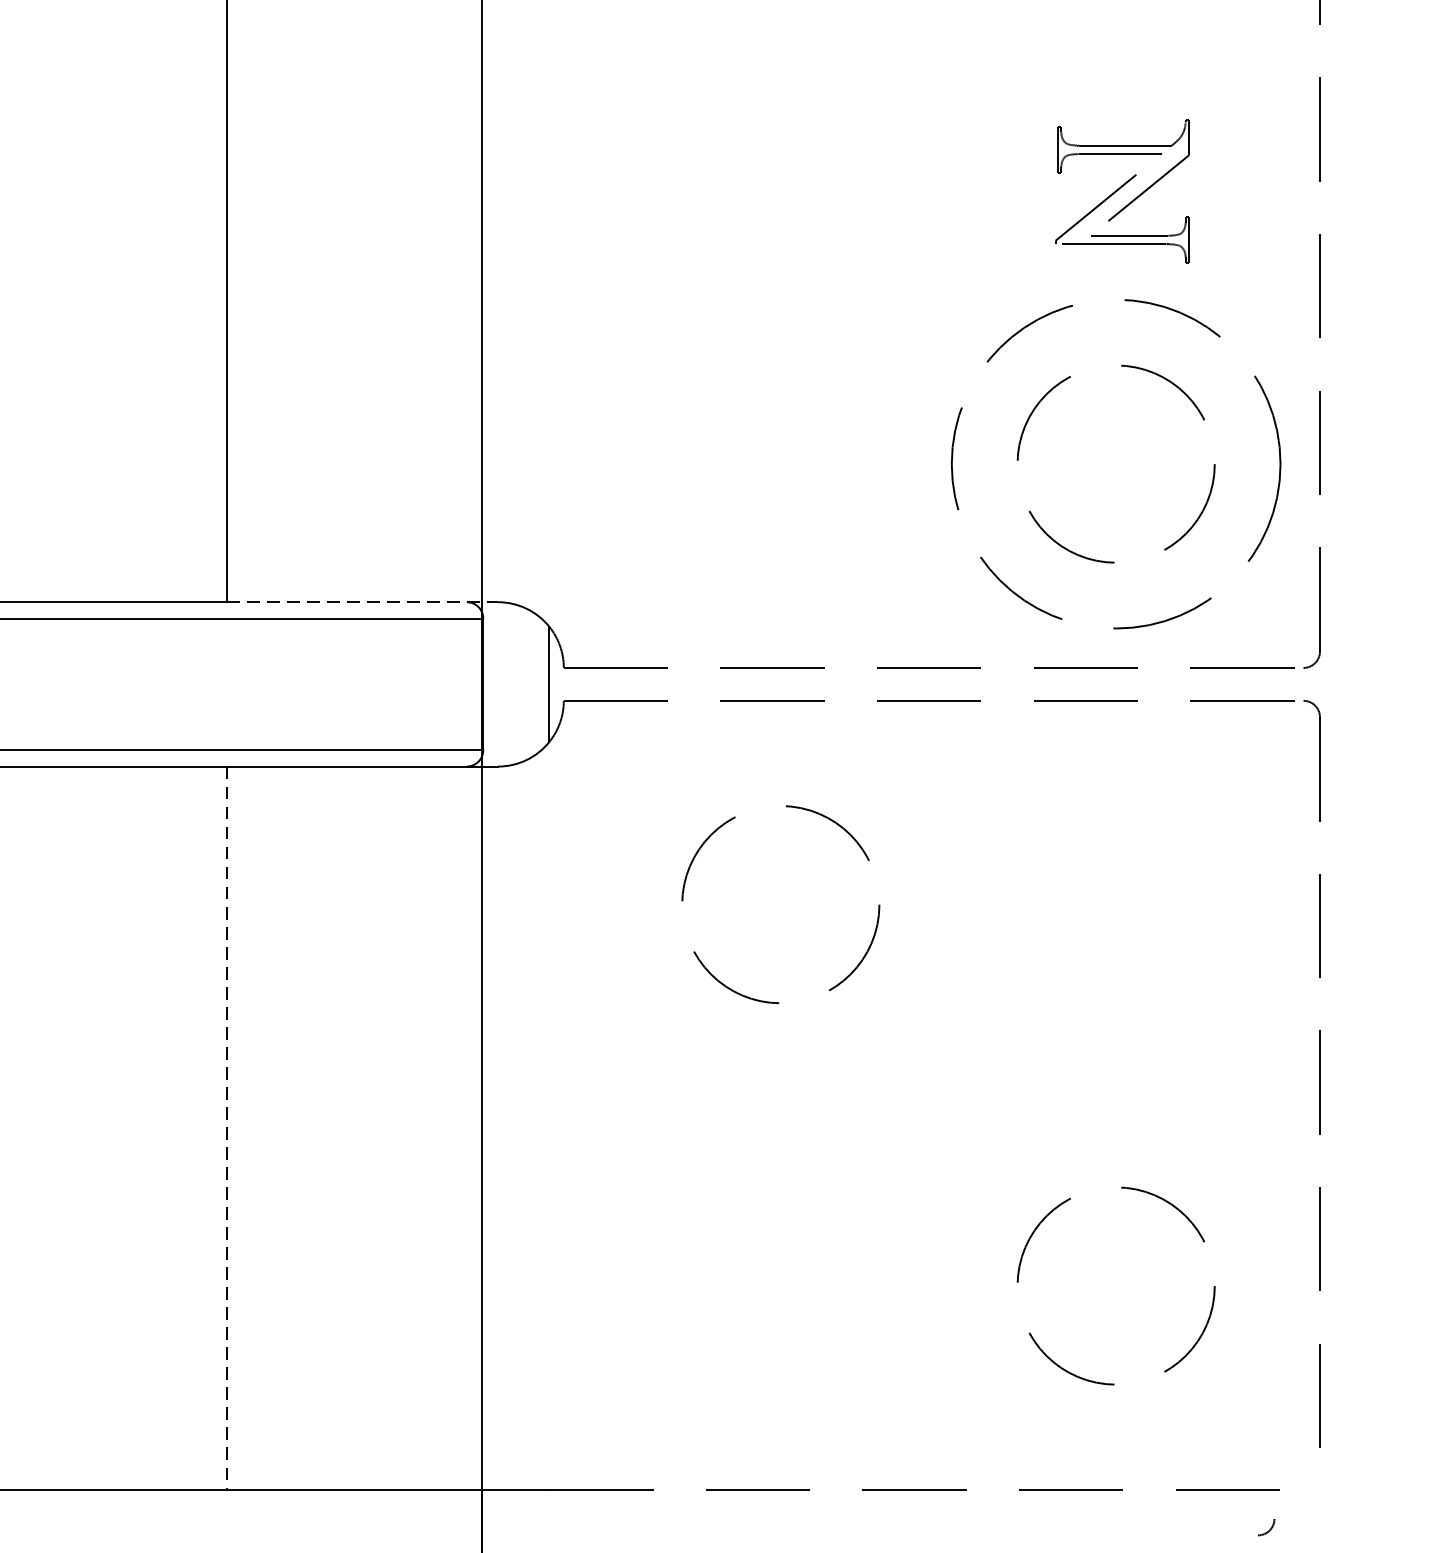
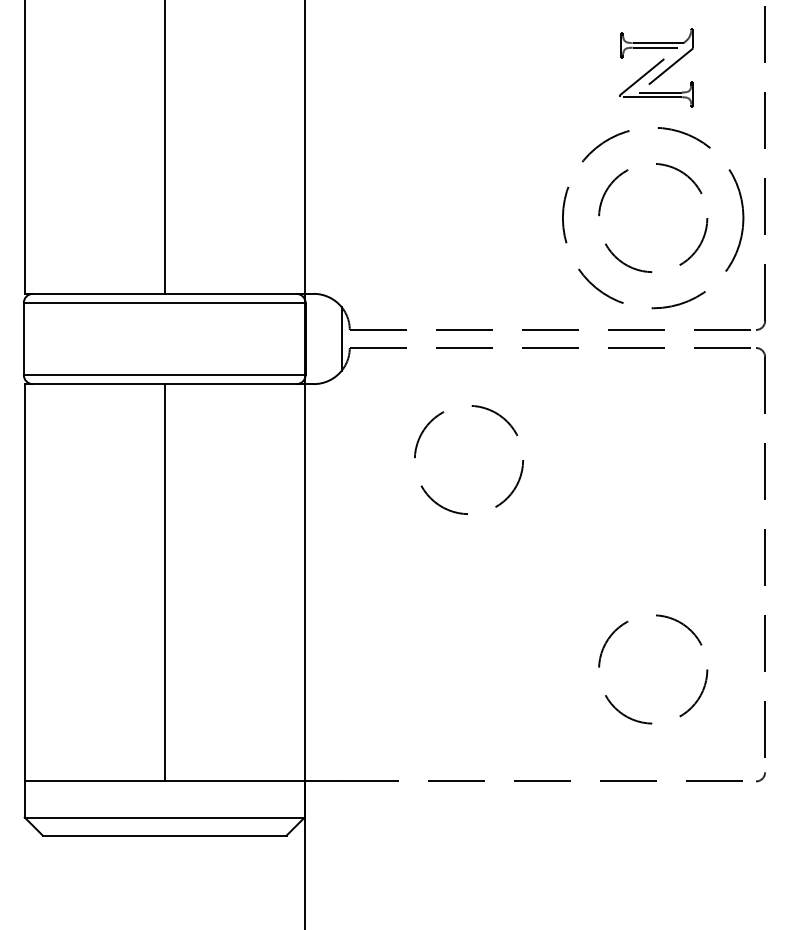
line: (363, 601) -> (239, 293), dashed -> solid
line: (226, 1127) -> (164, 582), dashed -> solid
arc: (1267, 1530) -> (761, 778), moved

